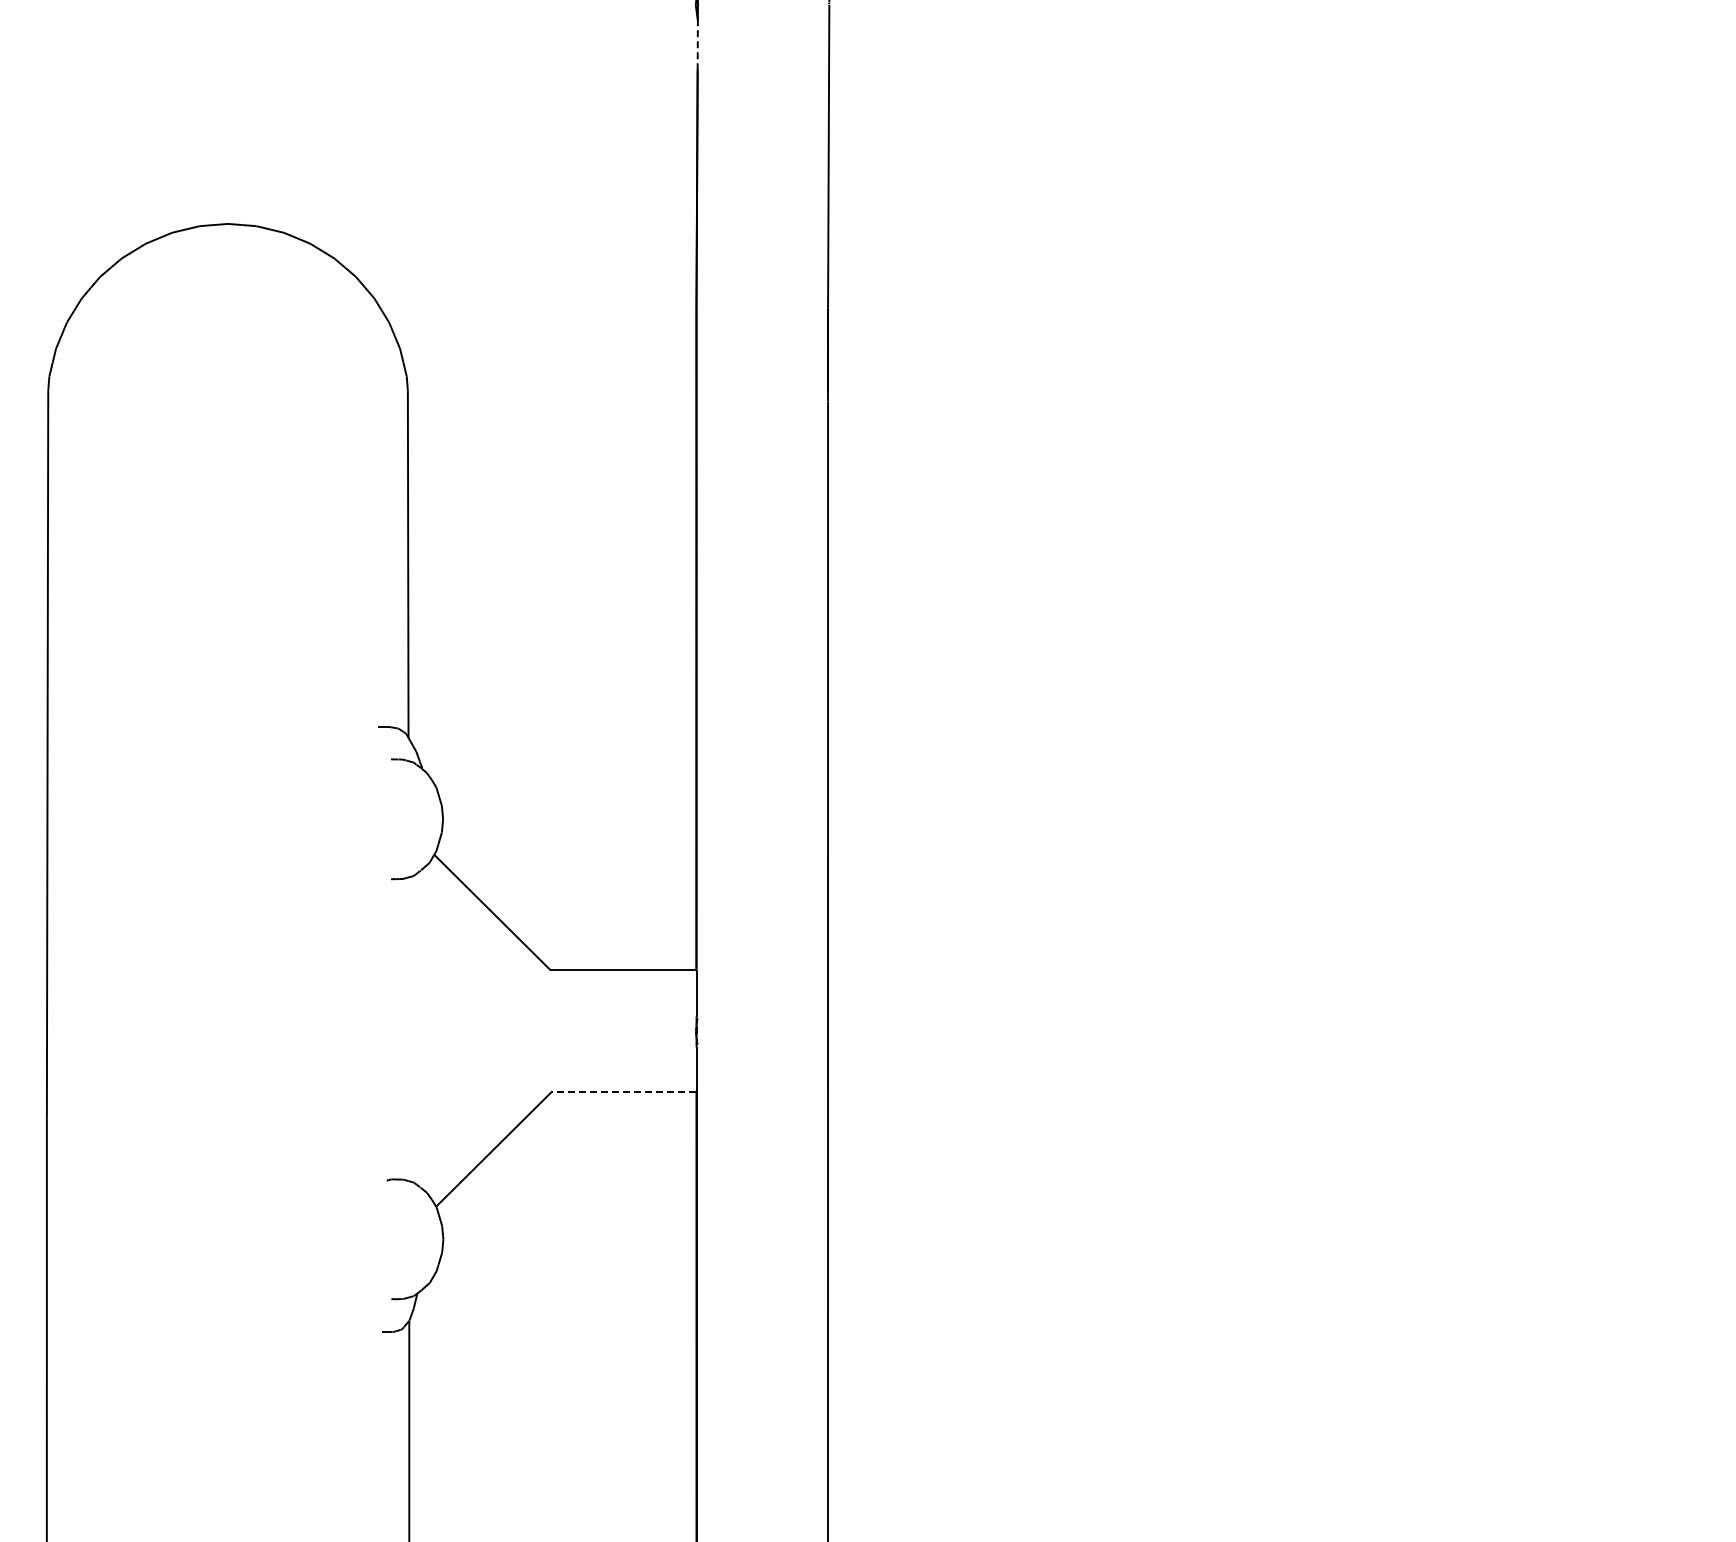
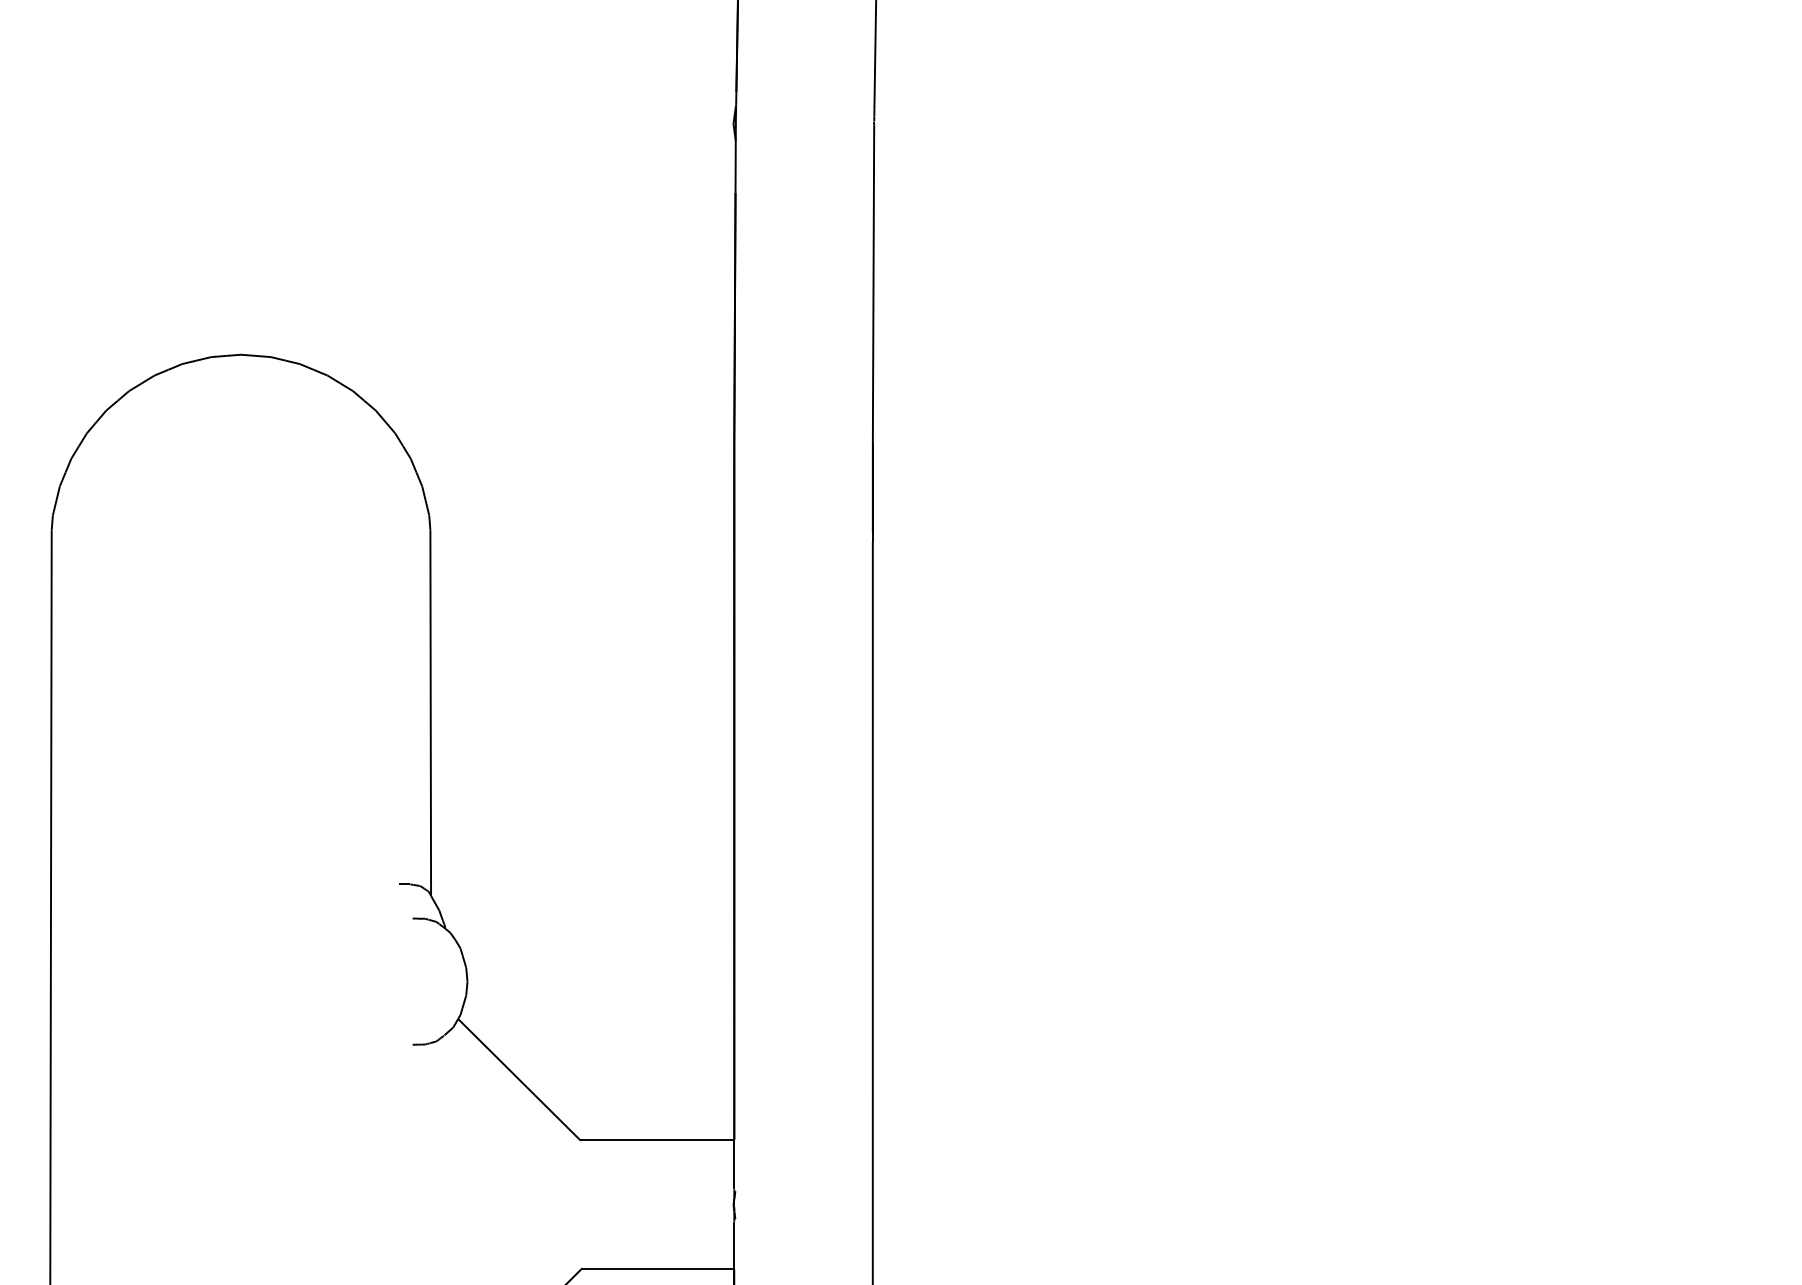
line: (697, 45) -> (735, 166), dashed -> solid
line: (623, 1092) -> (657, 1269), dashed -> solid

